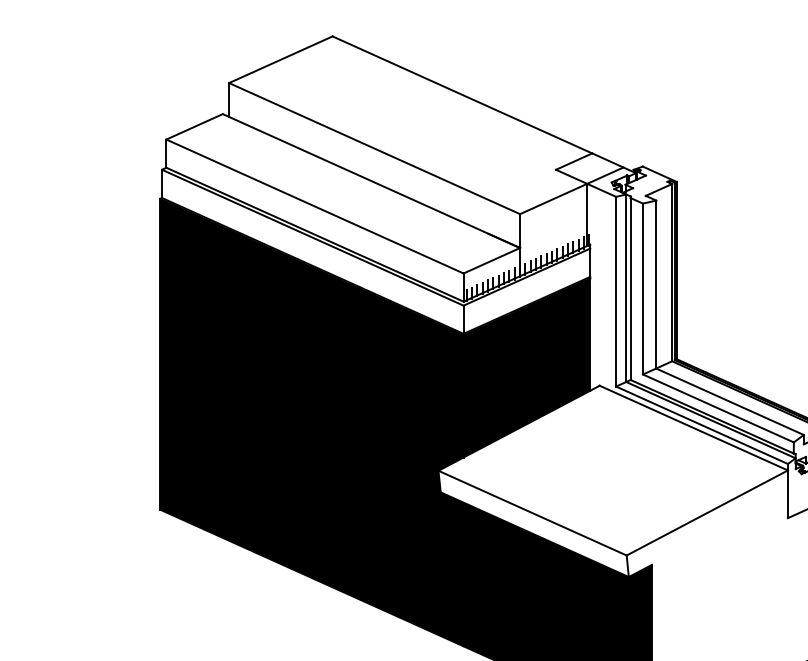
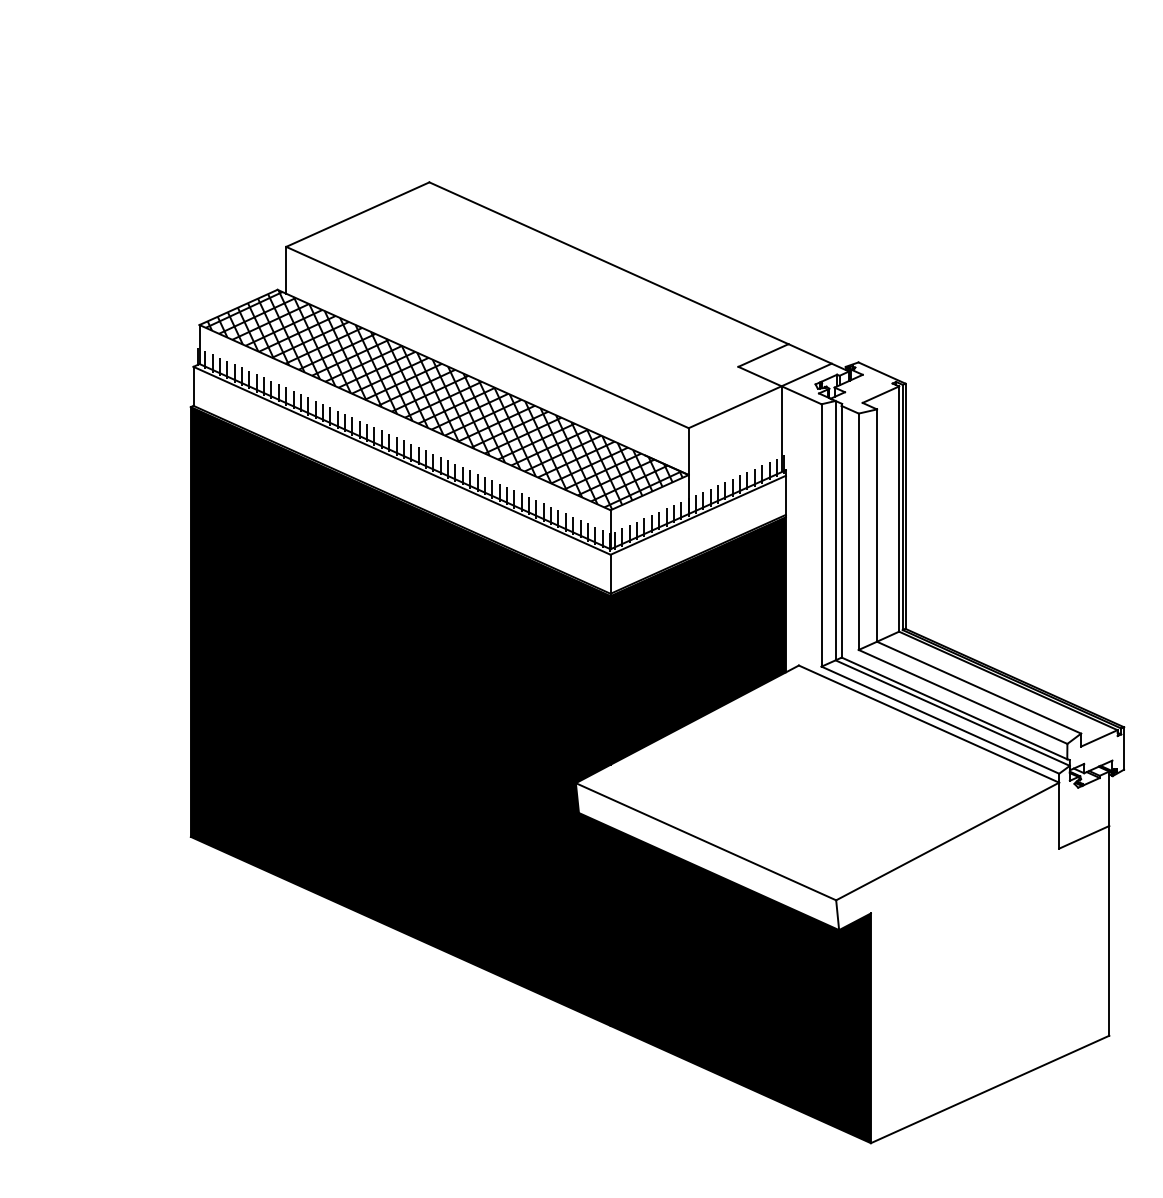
hatch: (342, 193) -> (443, 399), added
hatch: (313, 229) -> (403, 449), added

